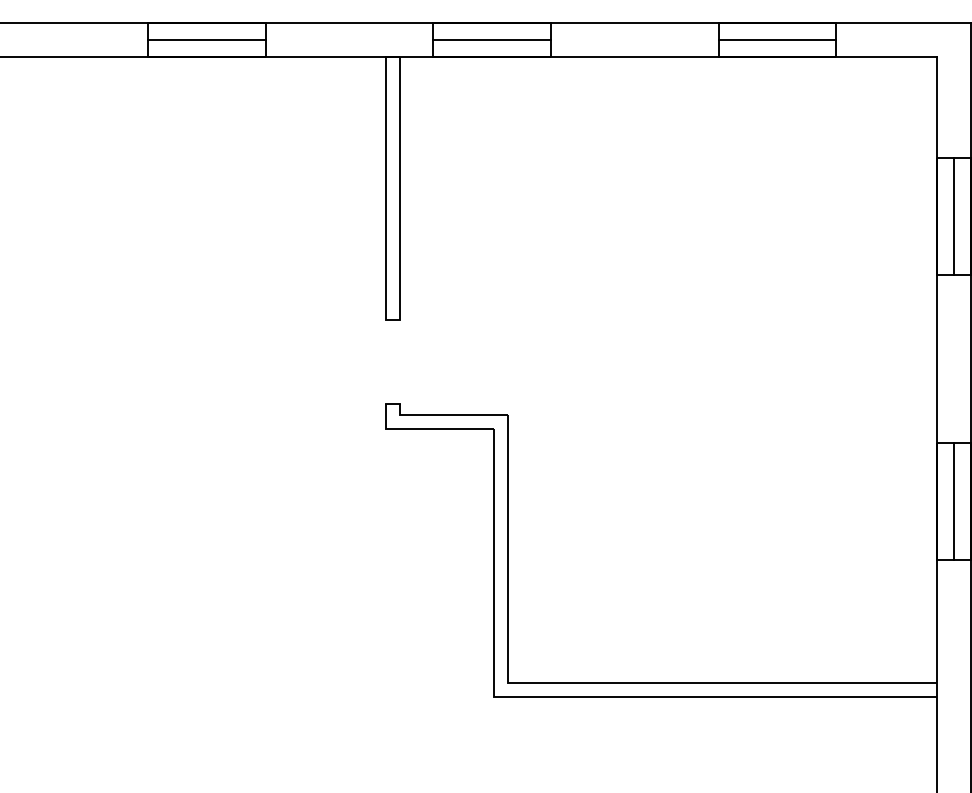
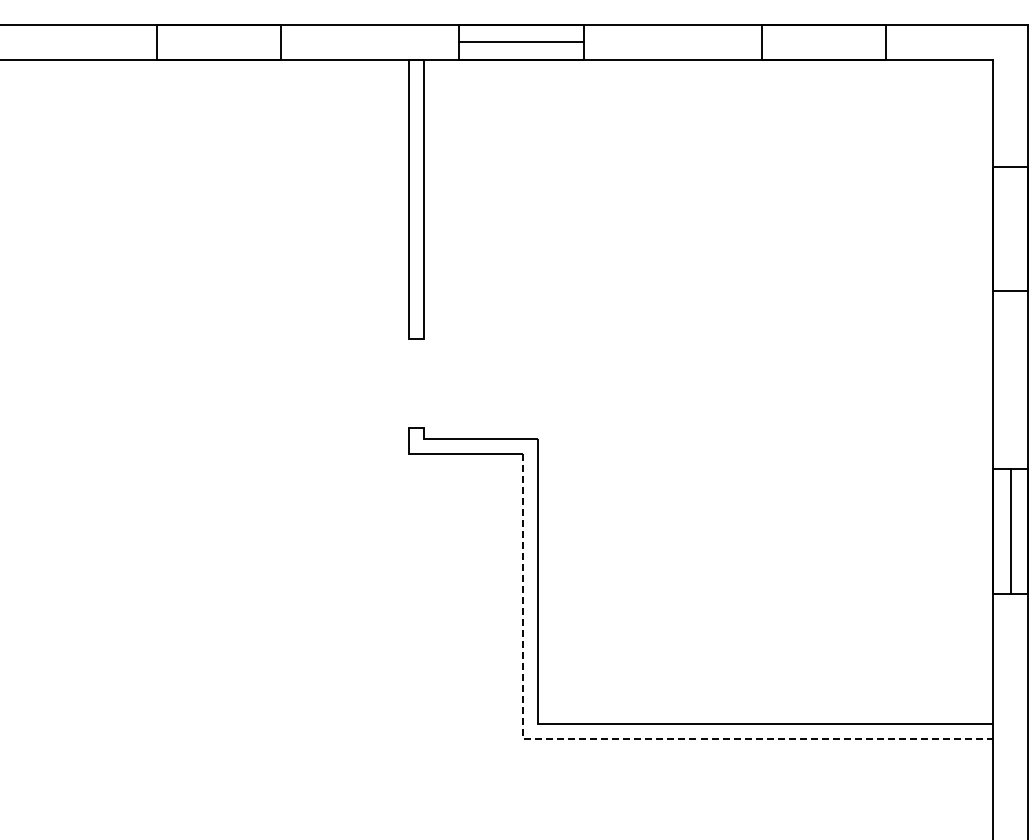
line: (206, 40) -> (218, 42), removed
line: (777, 40) -> (823, 42), removed
line: (953, 215) -> (1010, 228), removed
line: (579, 697) -> (614, 738), solid -> dashed

